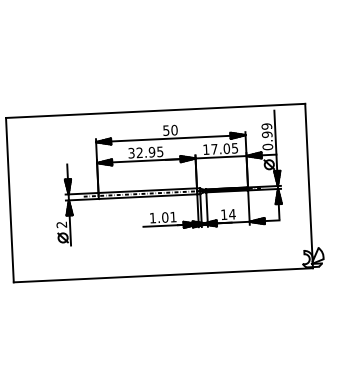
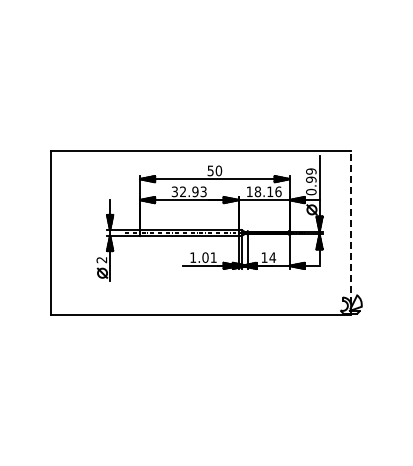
text: (224, 148) -> (267, 191), 17.05 -> 18.16
text: (160, 151) -> (203, 191), 32.95 -> 32.93
line: (308, 185) -> (350, 232), solid -> dashed

